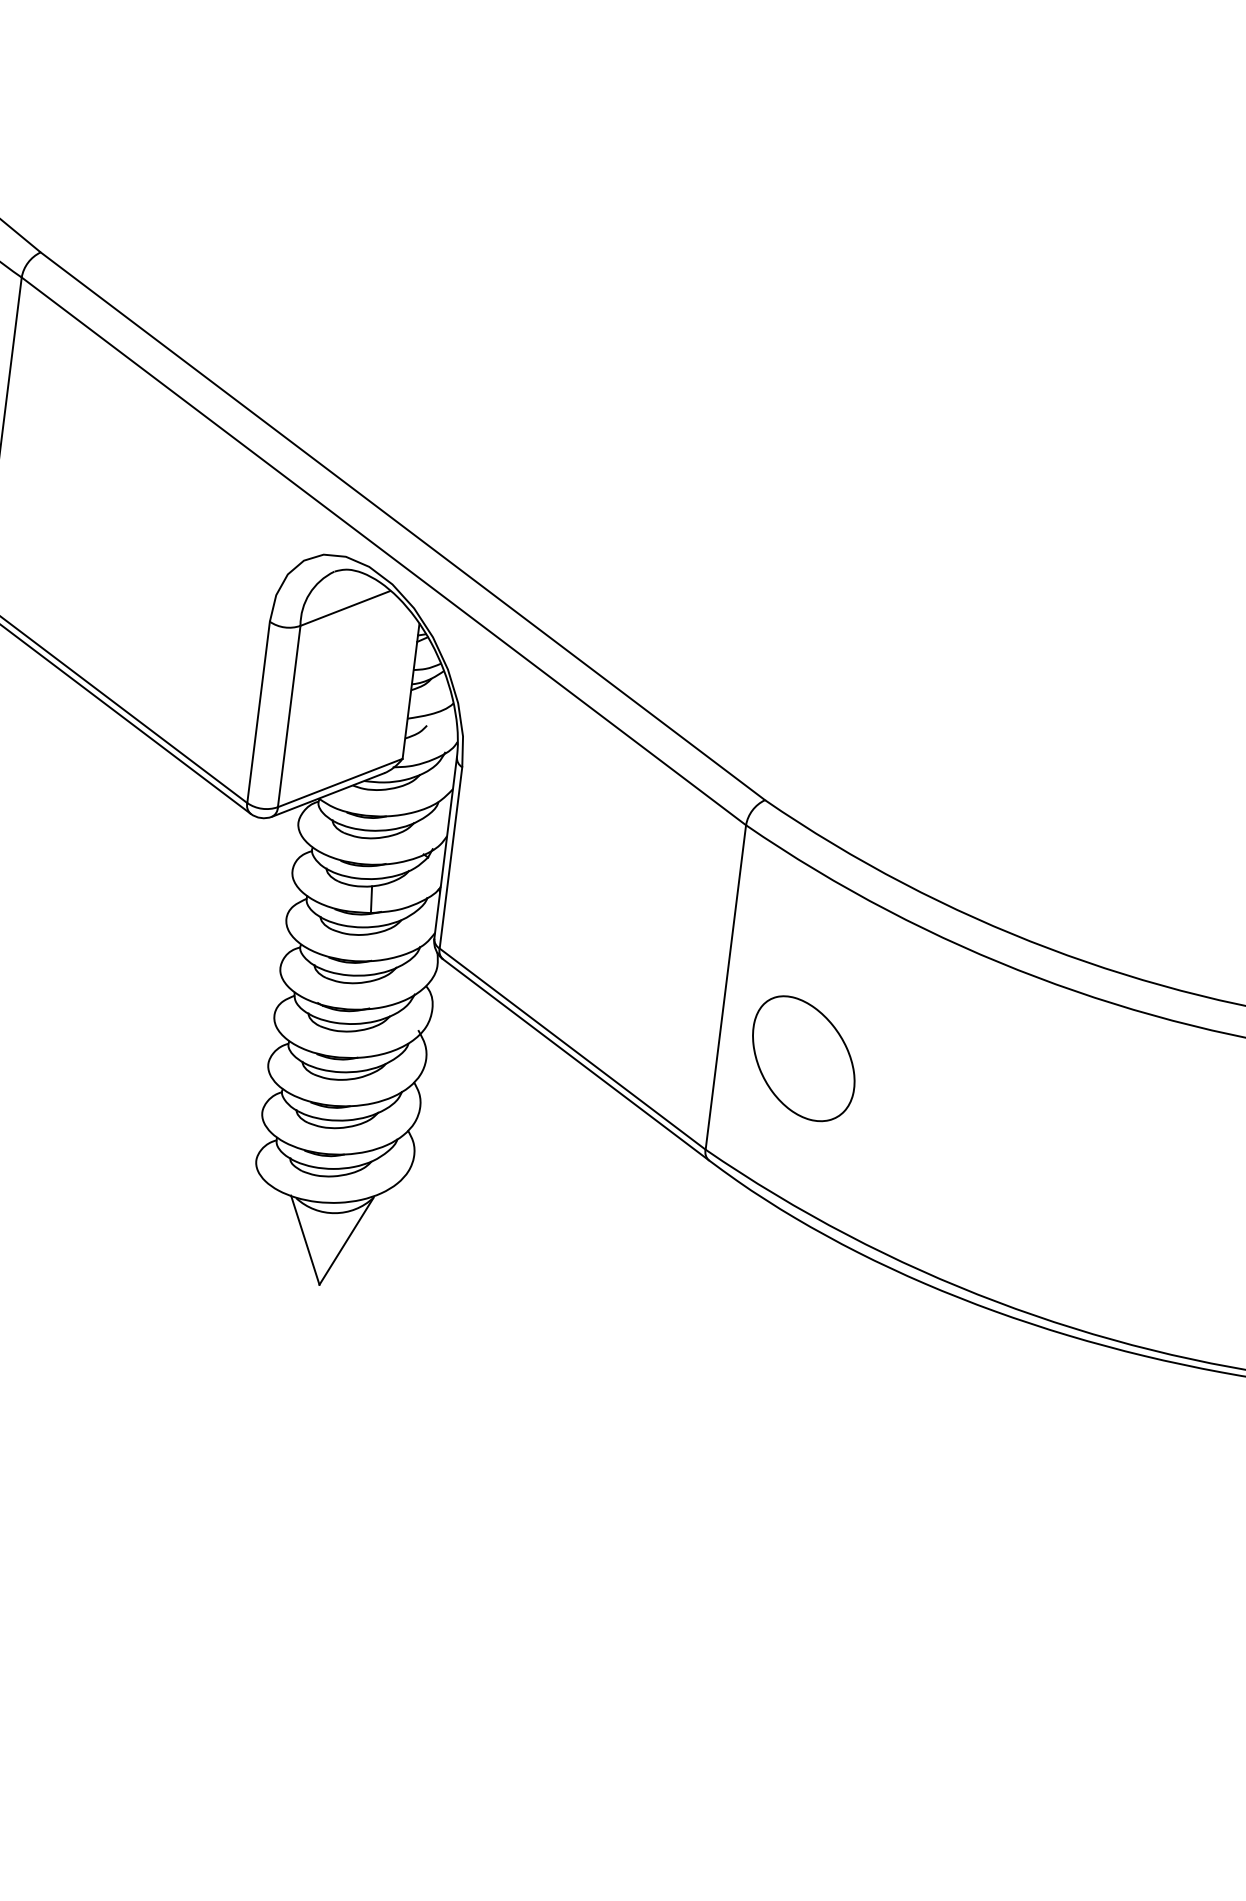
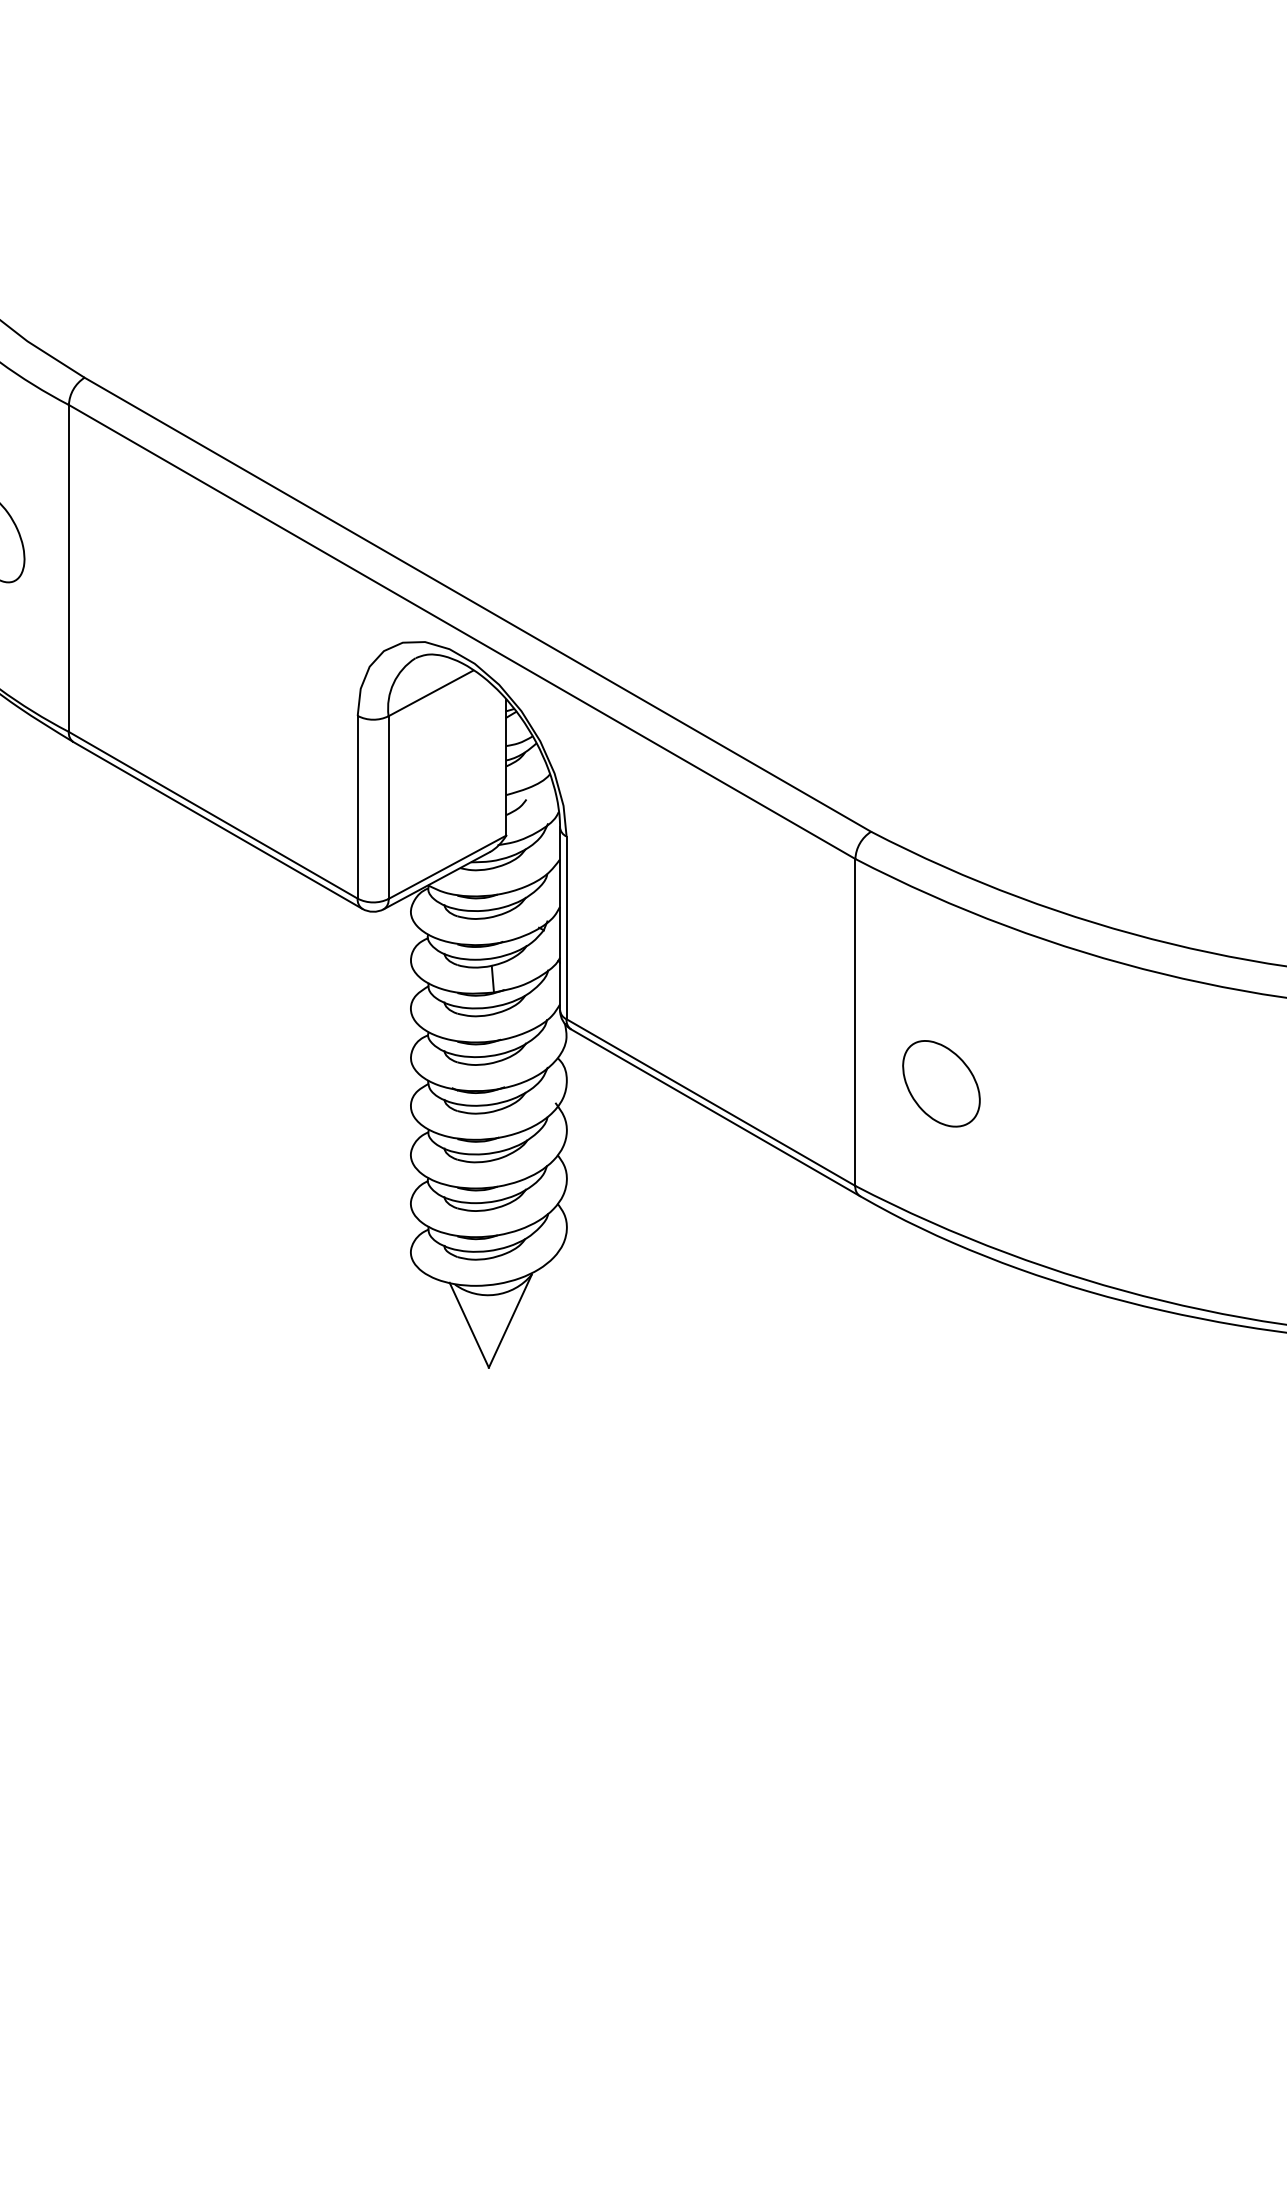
part: (803, 1058) -> (941, 1083), size x0.71

